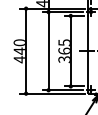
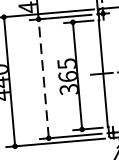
line: (48, 51) -> (43, 79), solid -> dashed

